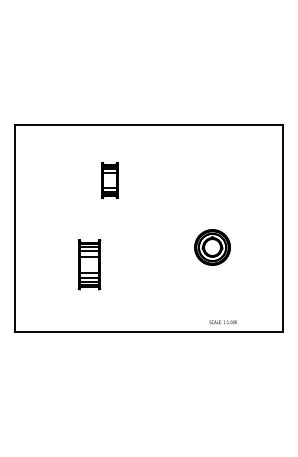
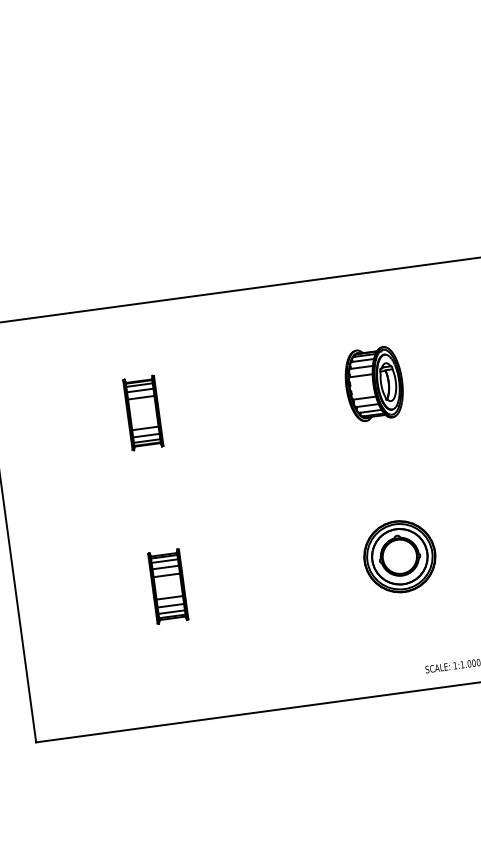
part: (203, 179) -> (374, 383), added
part: (109, 180) -> (142, 413), moved
part: (212, 247) -> (399, 556), moved
part: (89, 264) -> (167, 586), size x0.71

